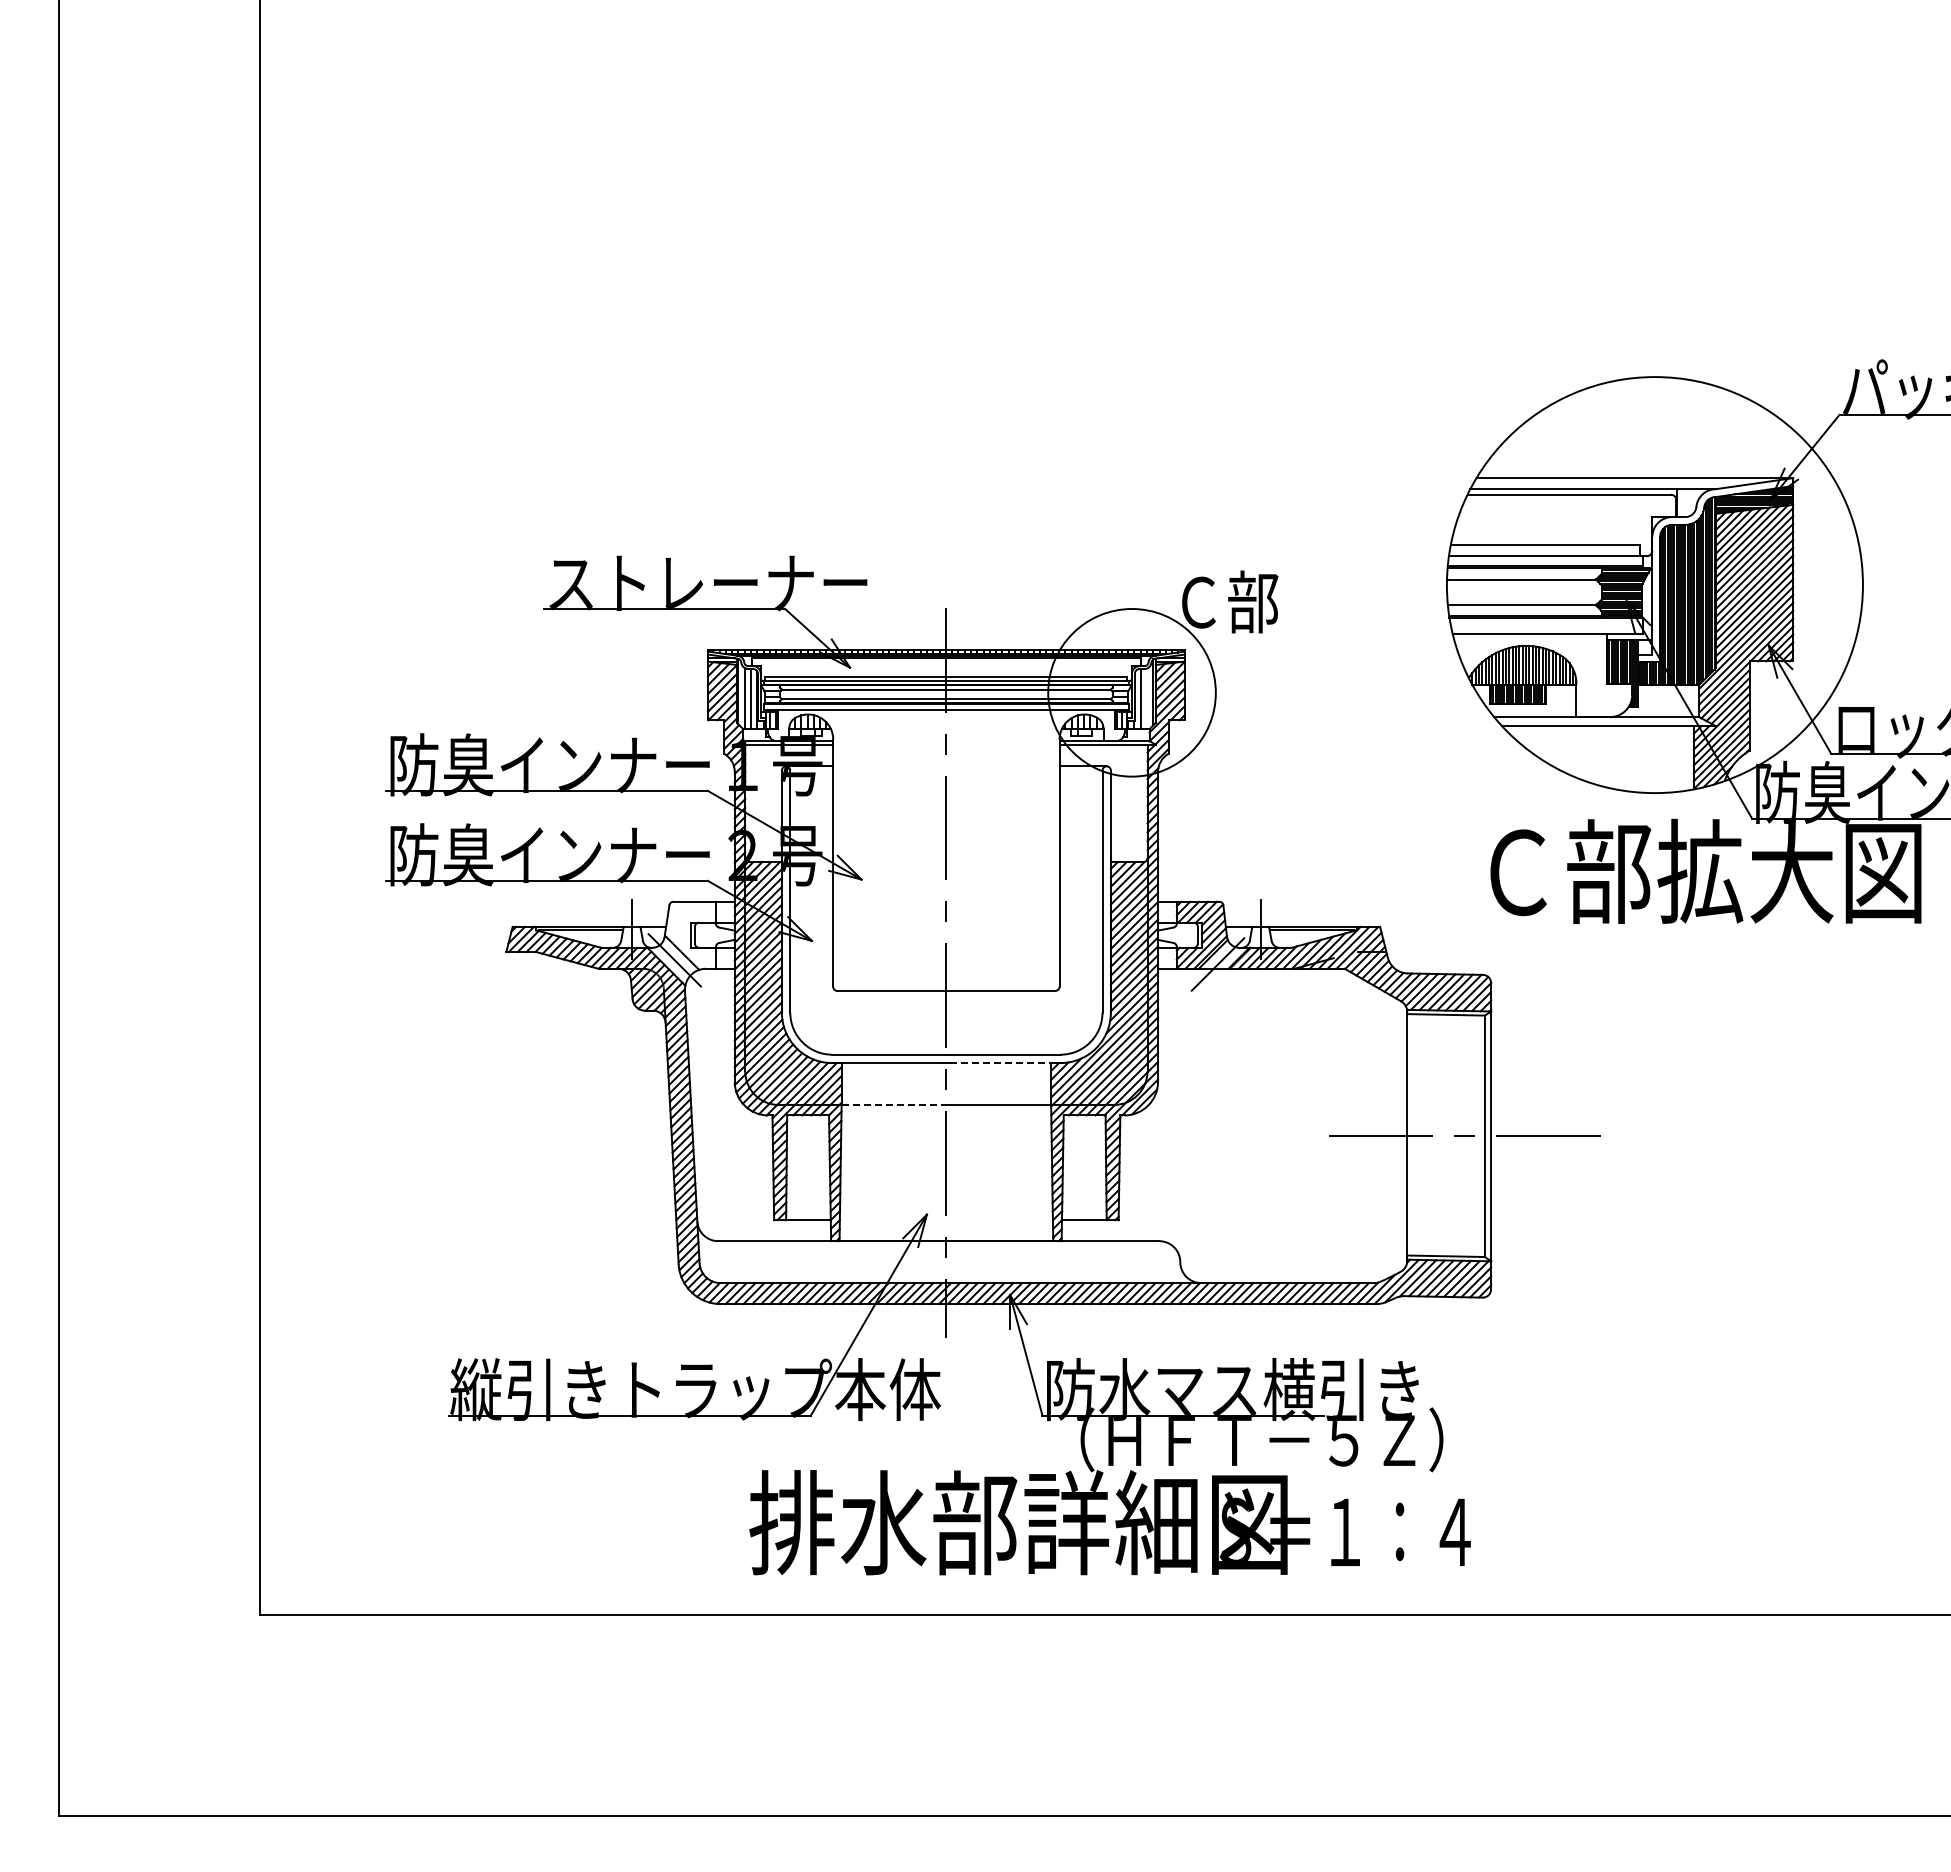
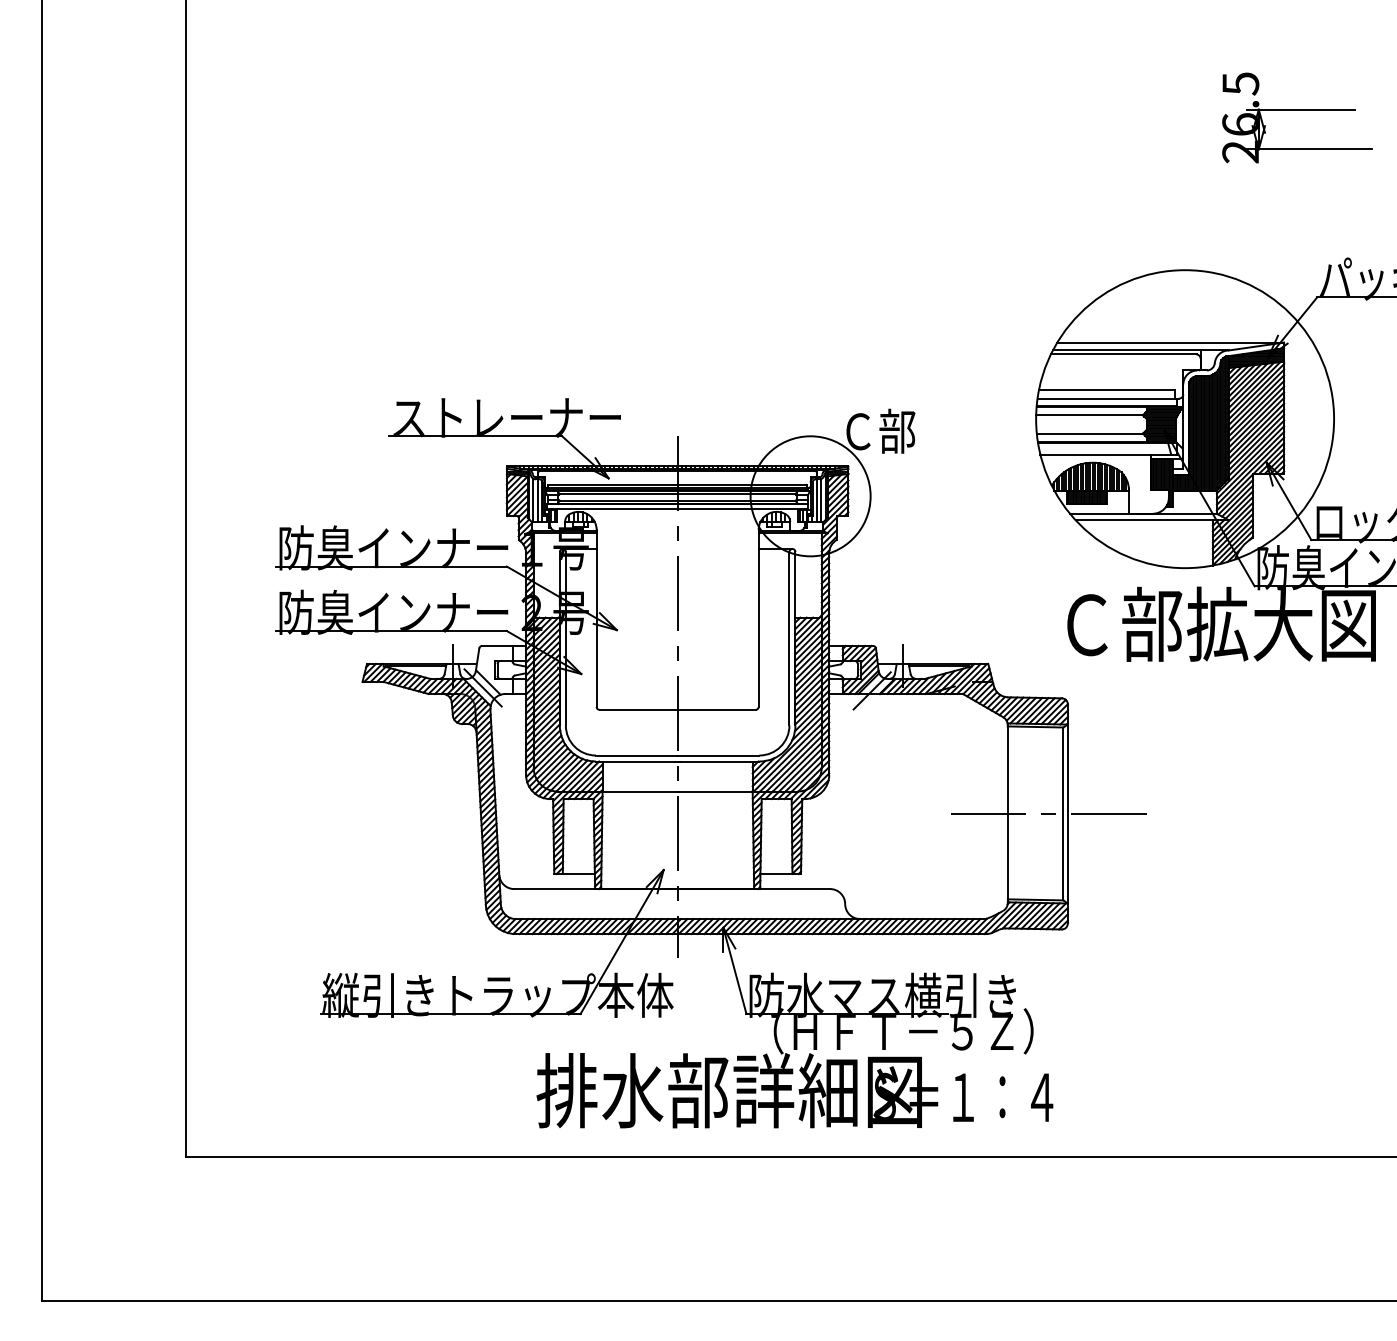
part: (1811, 153) -> (1297, 110), added
line: (1147, 698) -> (821, 500), added
line: (1005, 1063) -> (719, 761), dashed -> solid
line: (894, 1104) -> (640, 791), dashed -> solid

